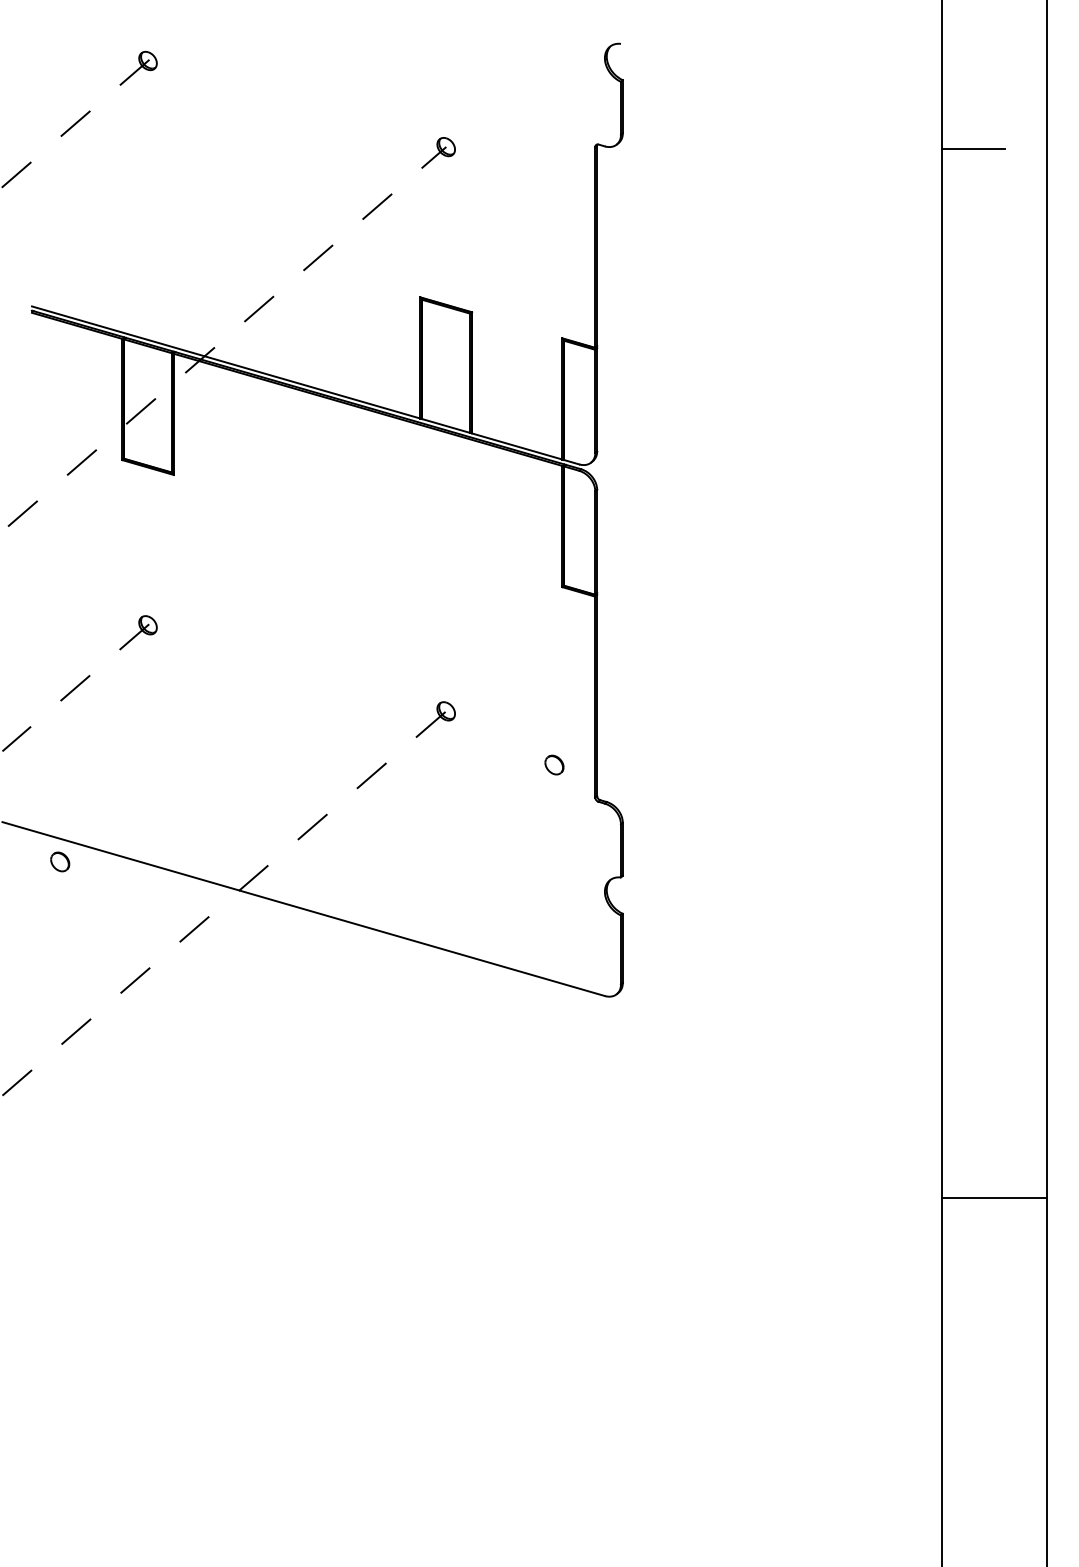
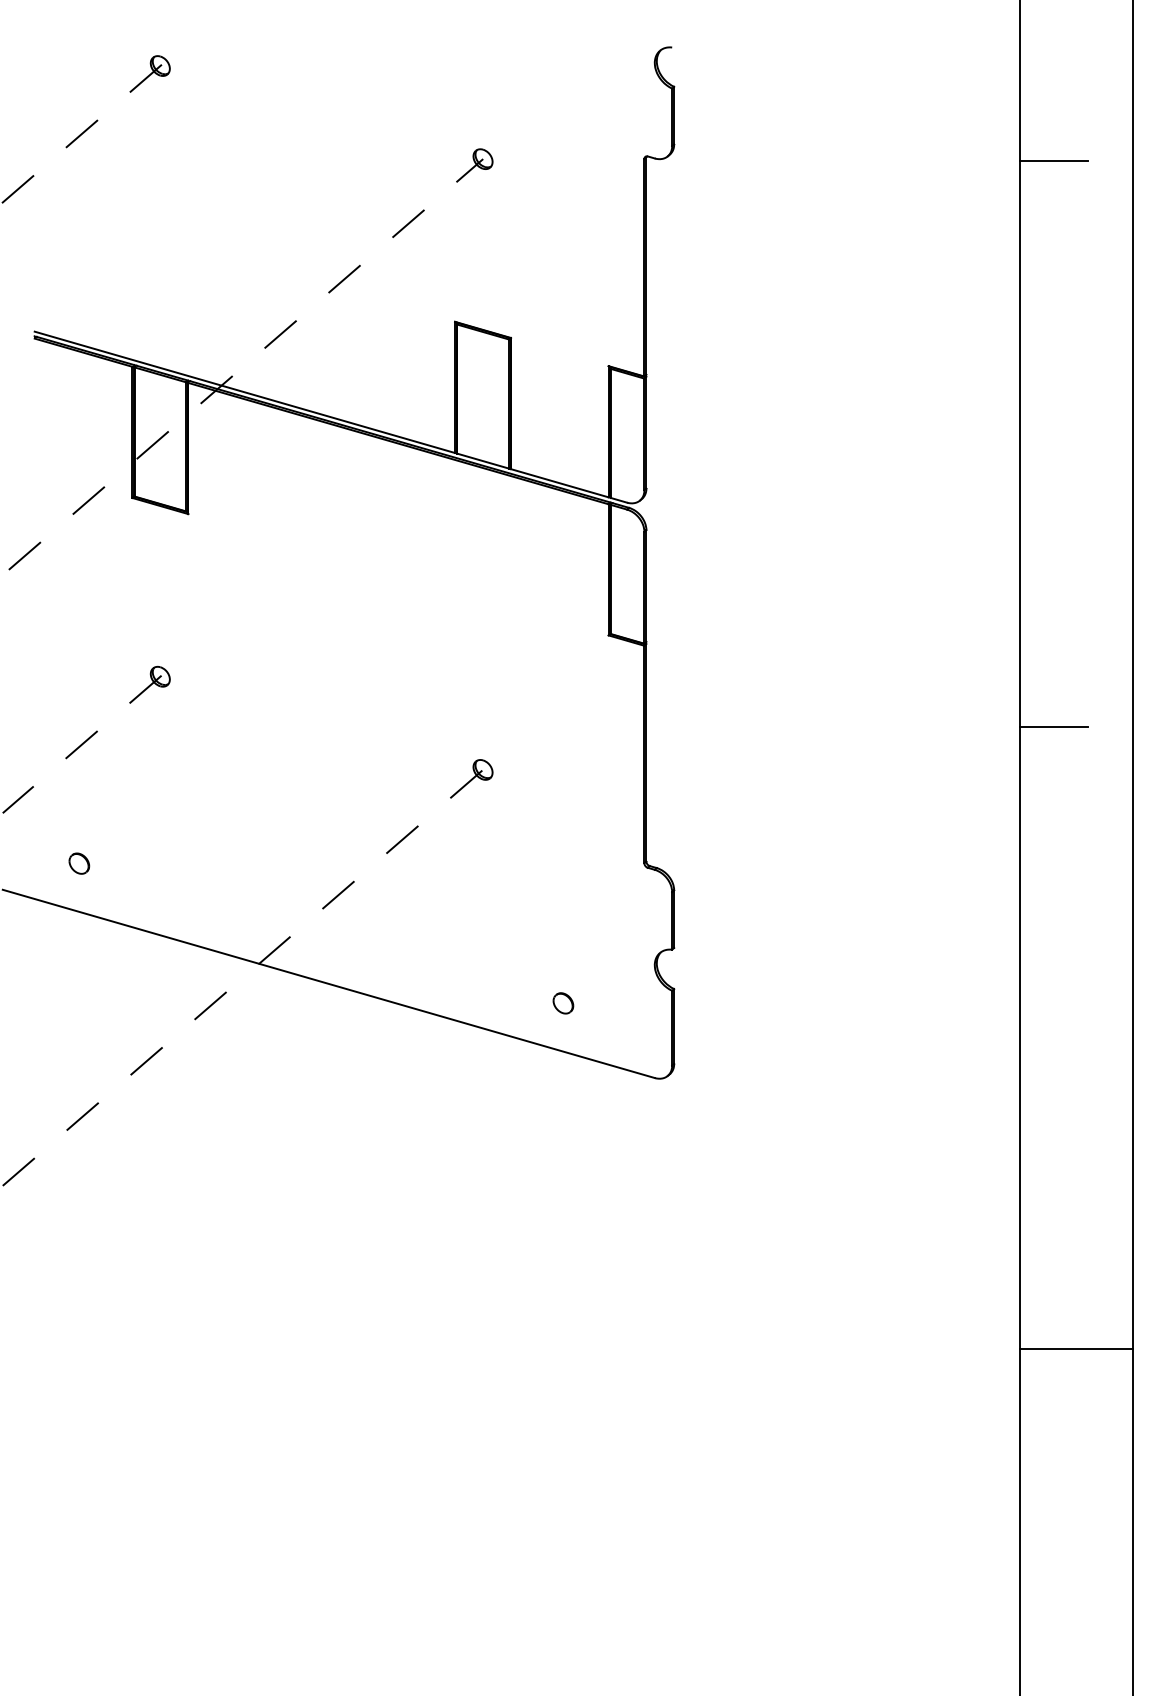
line: (973, 671) -> (1053, 726), added
part: (554, 764) -> (563, 1002), moved
part: (60, 861) -> (79, 863), moved
line: (994, 1198) -> (1076, 1349), moved

